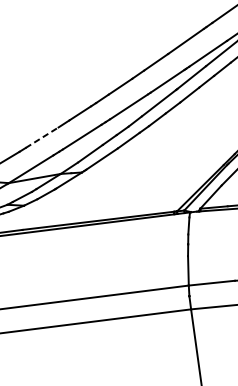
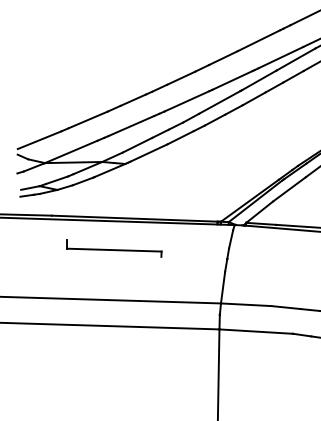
line: (42, 137) -> (88, 119), dashed -> solid
part: (84, 250) -> (114, 248), added

